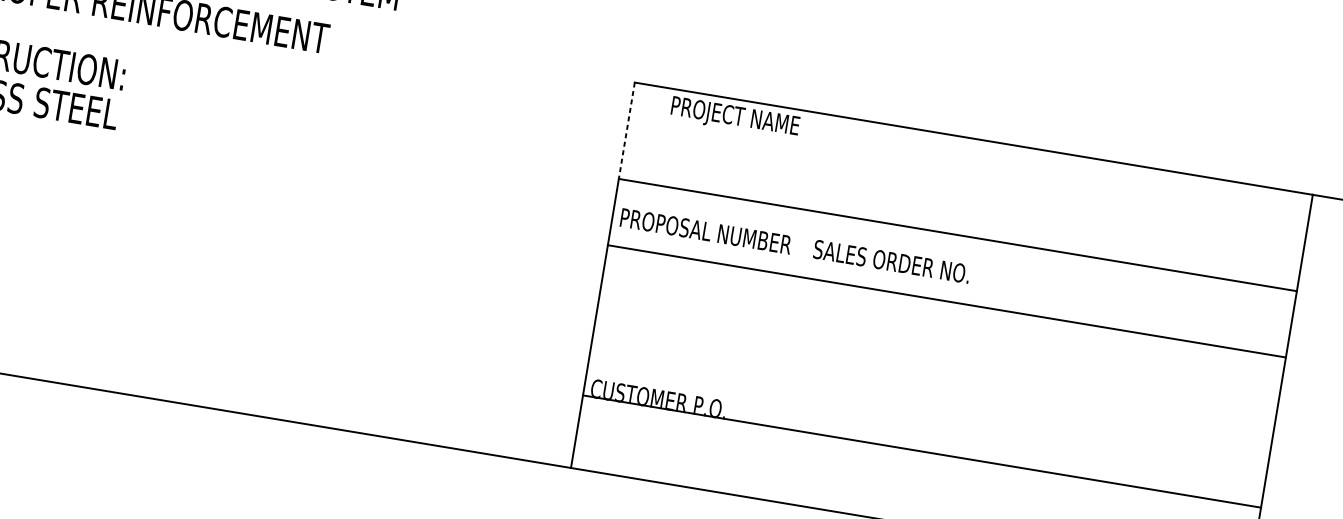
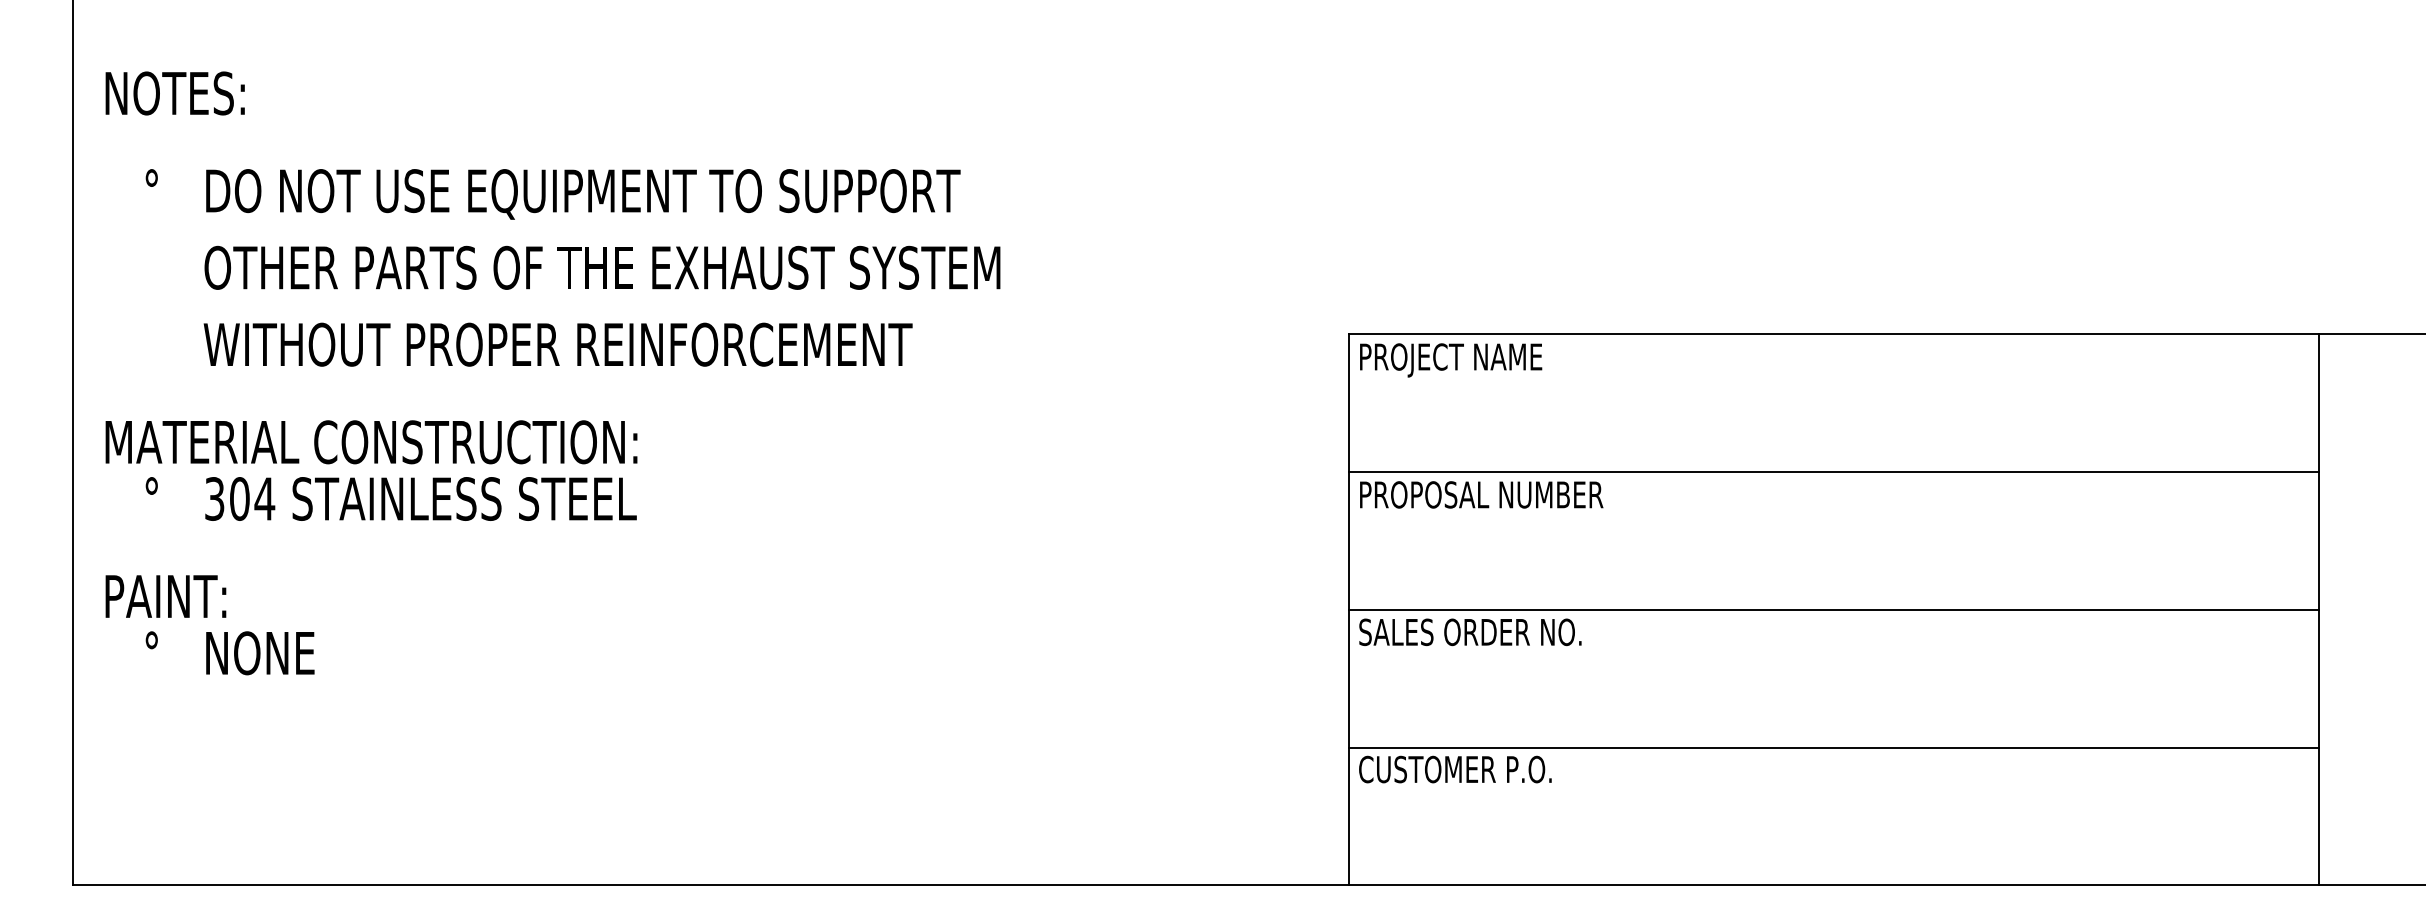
text: (735, 118) -> (1451, 360), moved
line: (627, 131) -> (1349, 403), dashed -> solid
text: (706, 231) -> (1481, 494), moved
text: (891, 261) -> (1470, 632), moved
line: (947, 301) -> (1834, 609), moved
line: (922, 451) -> (1834, 747), moved

